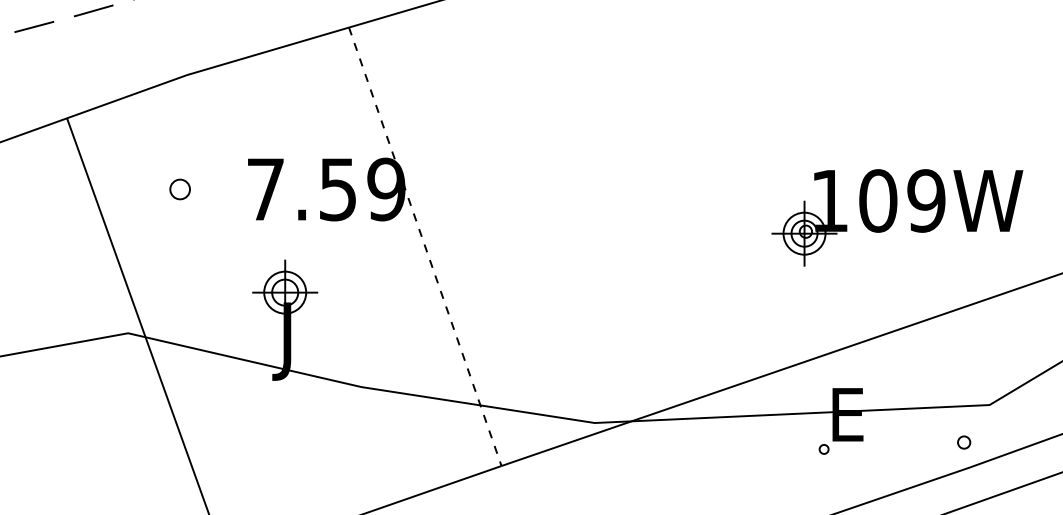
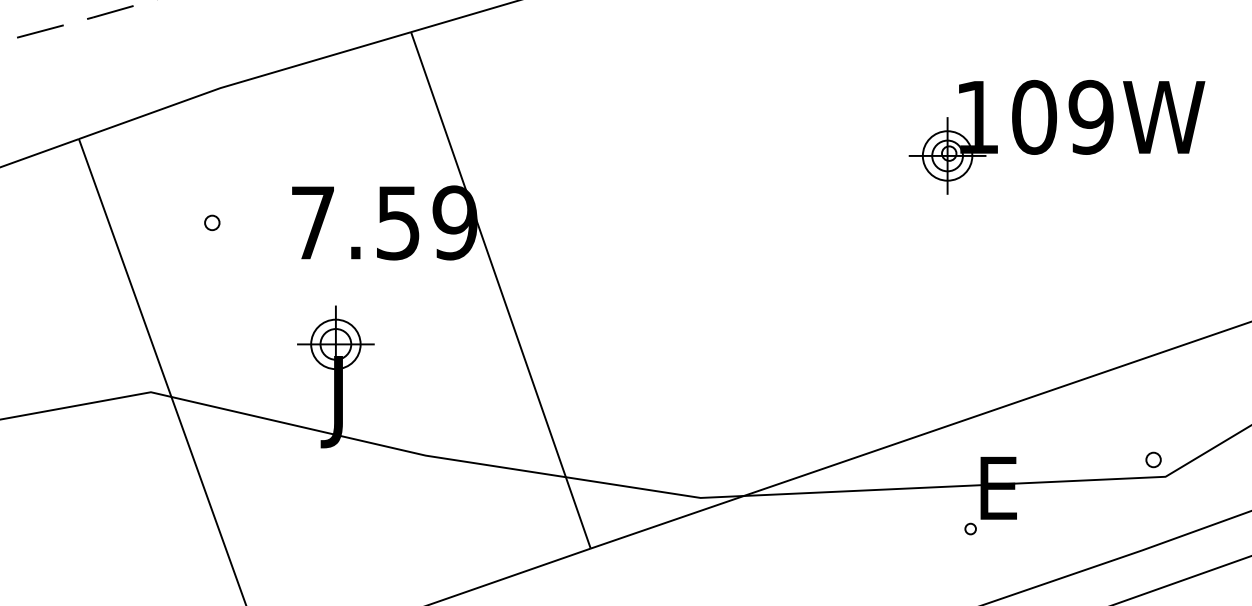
part: (180, 189) -> (212, 222), size x0.62
part: (896, 217) -> (1056, 136), moved
line: (425, 246) -> (501, 290), dashed -> solid
part: (964, 442) -> (1153, 459), moved

